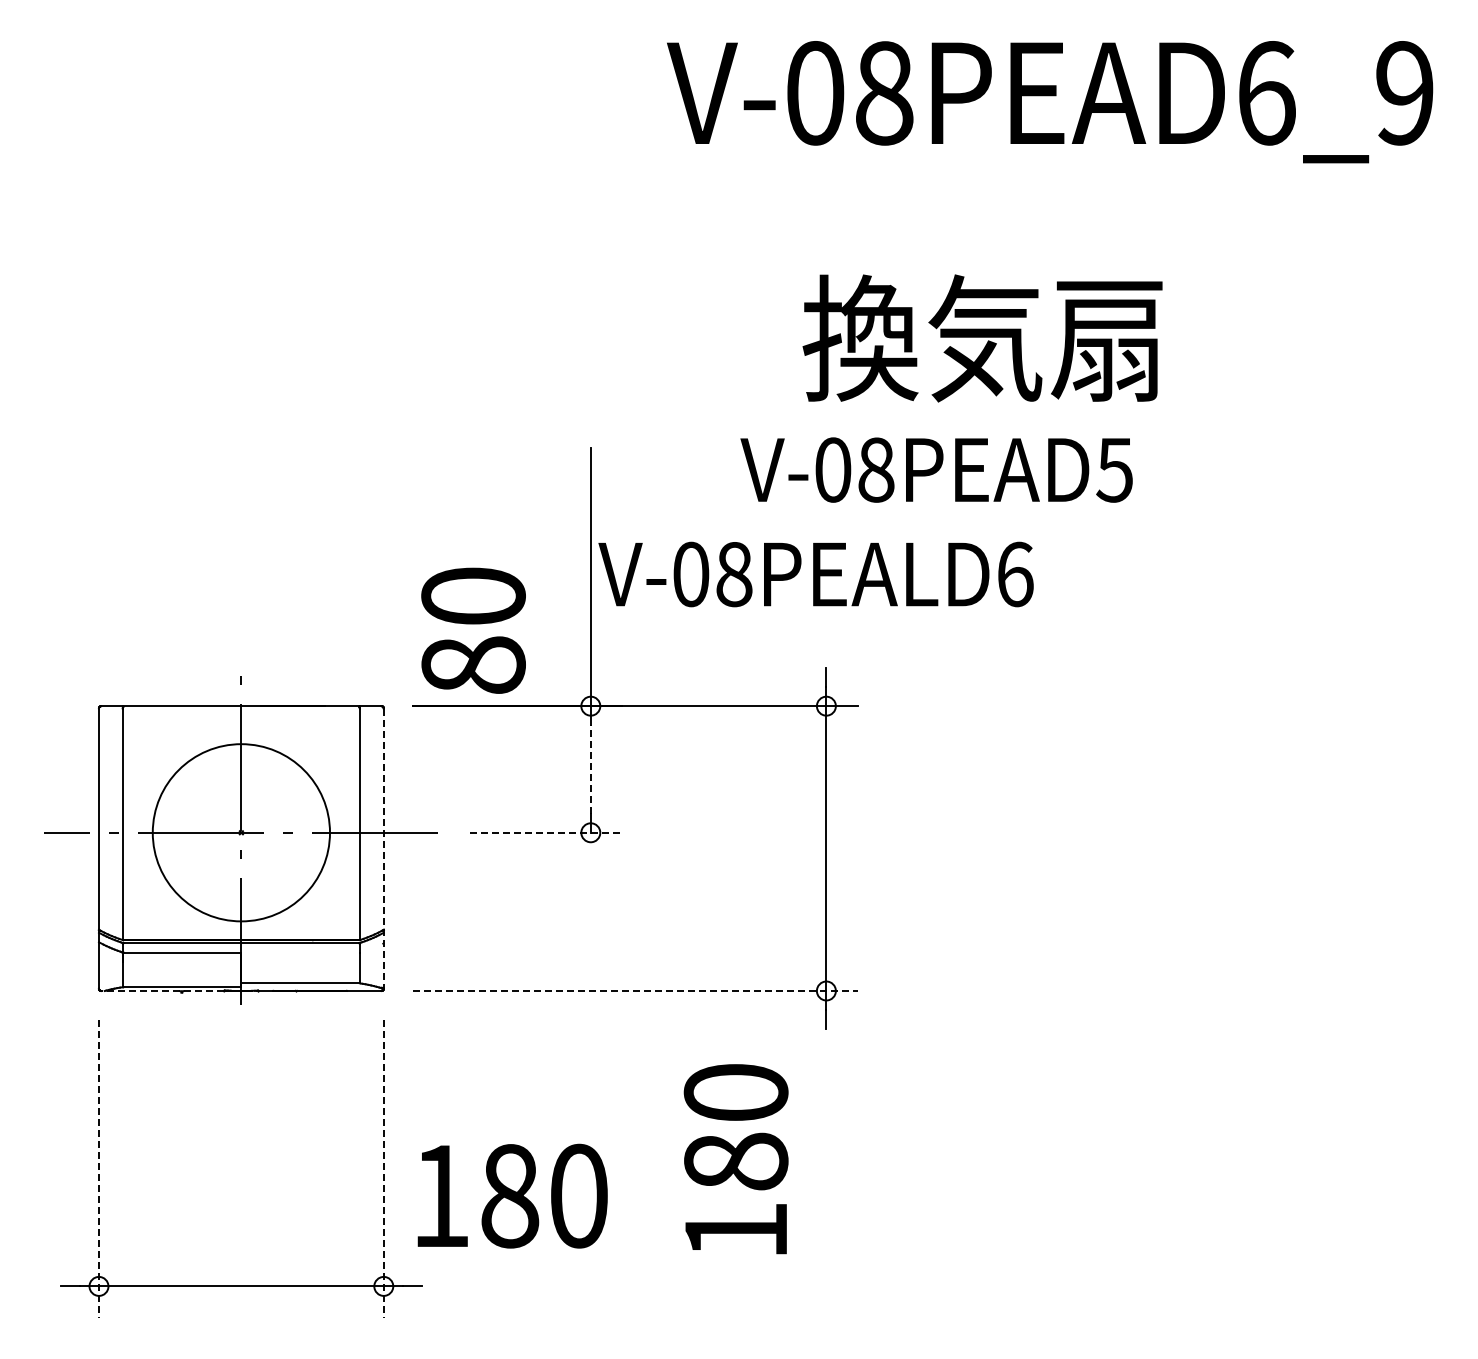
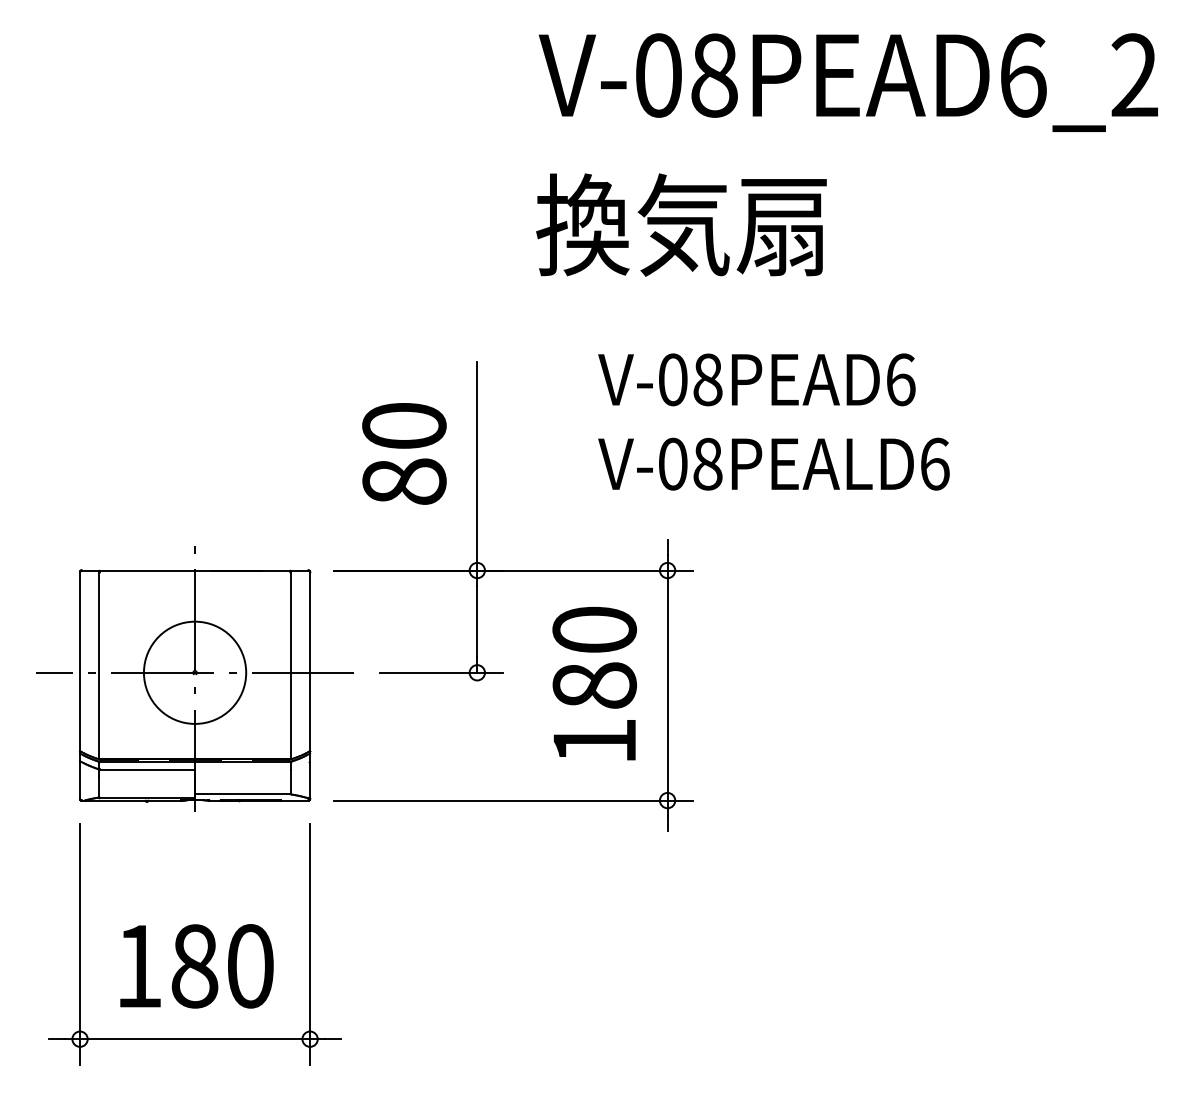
text: (1404, 93) -> (1134, 75), V-08PEAD6_9 -> V-08PEAD6_2
text: (982, 338) -> (681, 225), moved
text: (1114, 469) -> (900, 379), V-08PEAD5 -> V-08PEAD6
text: (815, 574) -> (773, 464), moved
text: (473, 630) -> (404, 453), moved
line: (590, 768) -> (477, 620), dashed -> solid
circle: (241, 832) -> (195, 672), size x0.71
line: (546, 832) -> (441, 672), dashed -> solid
line: (383, 849) -> (309, 686), dashed -> solid
line: (162, 991) -> (131, 801), dashed -> solid
line: (636, 991) -> (514, 801), dashed -> solid
text: (735, 1159) -> (594, 683), moved
line: (98, 1169) -> (79, 944), dashed -> solid
line: (383, 1169) -> (309, 944), dashed -> solid
text: (512, 1195) -> (196, 965), moved

